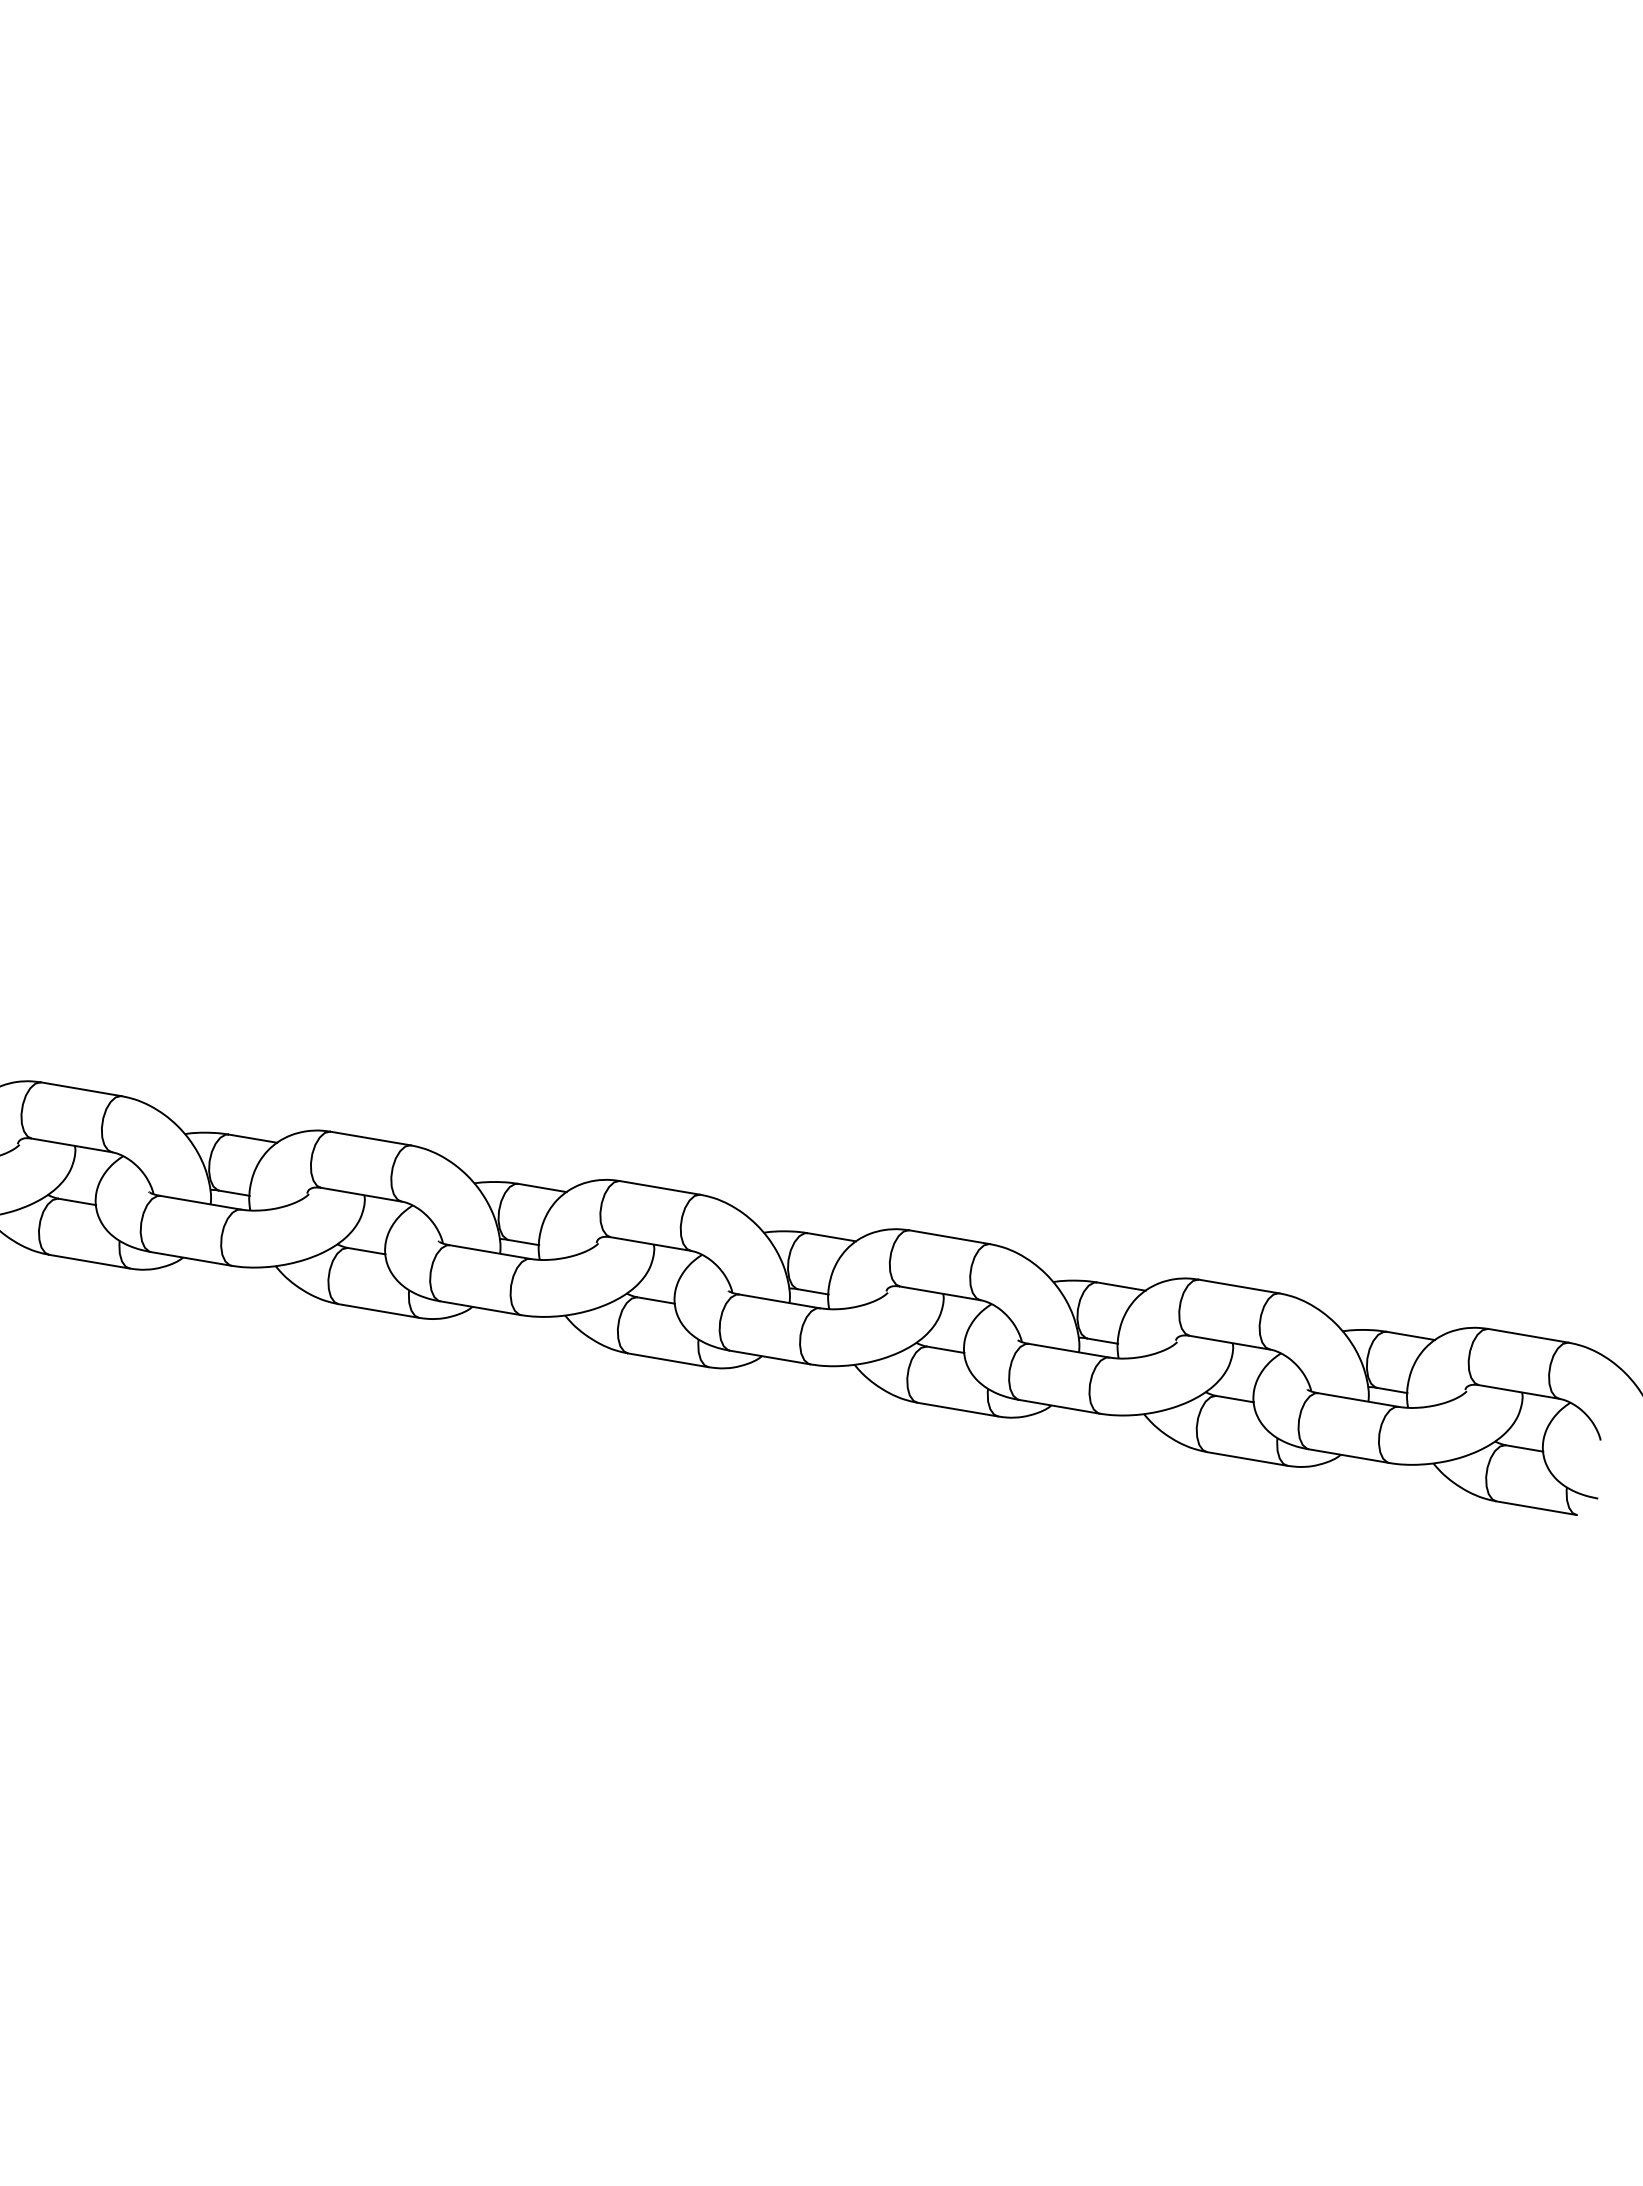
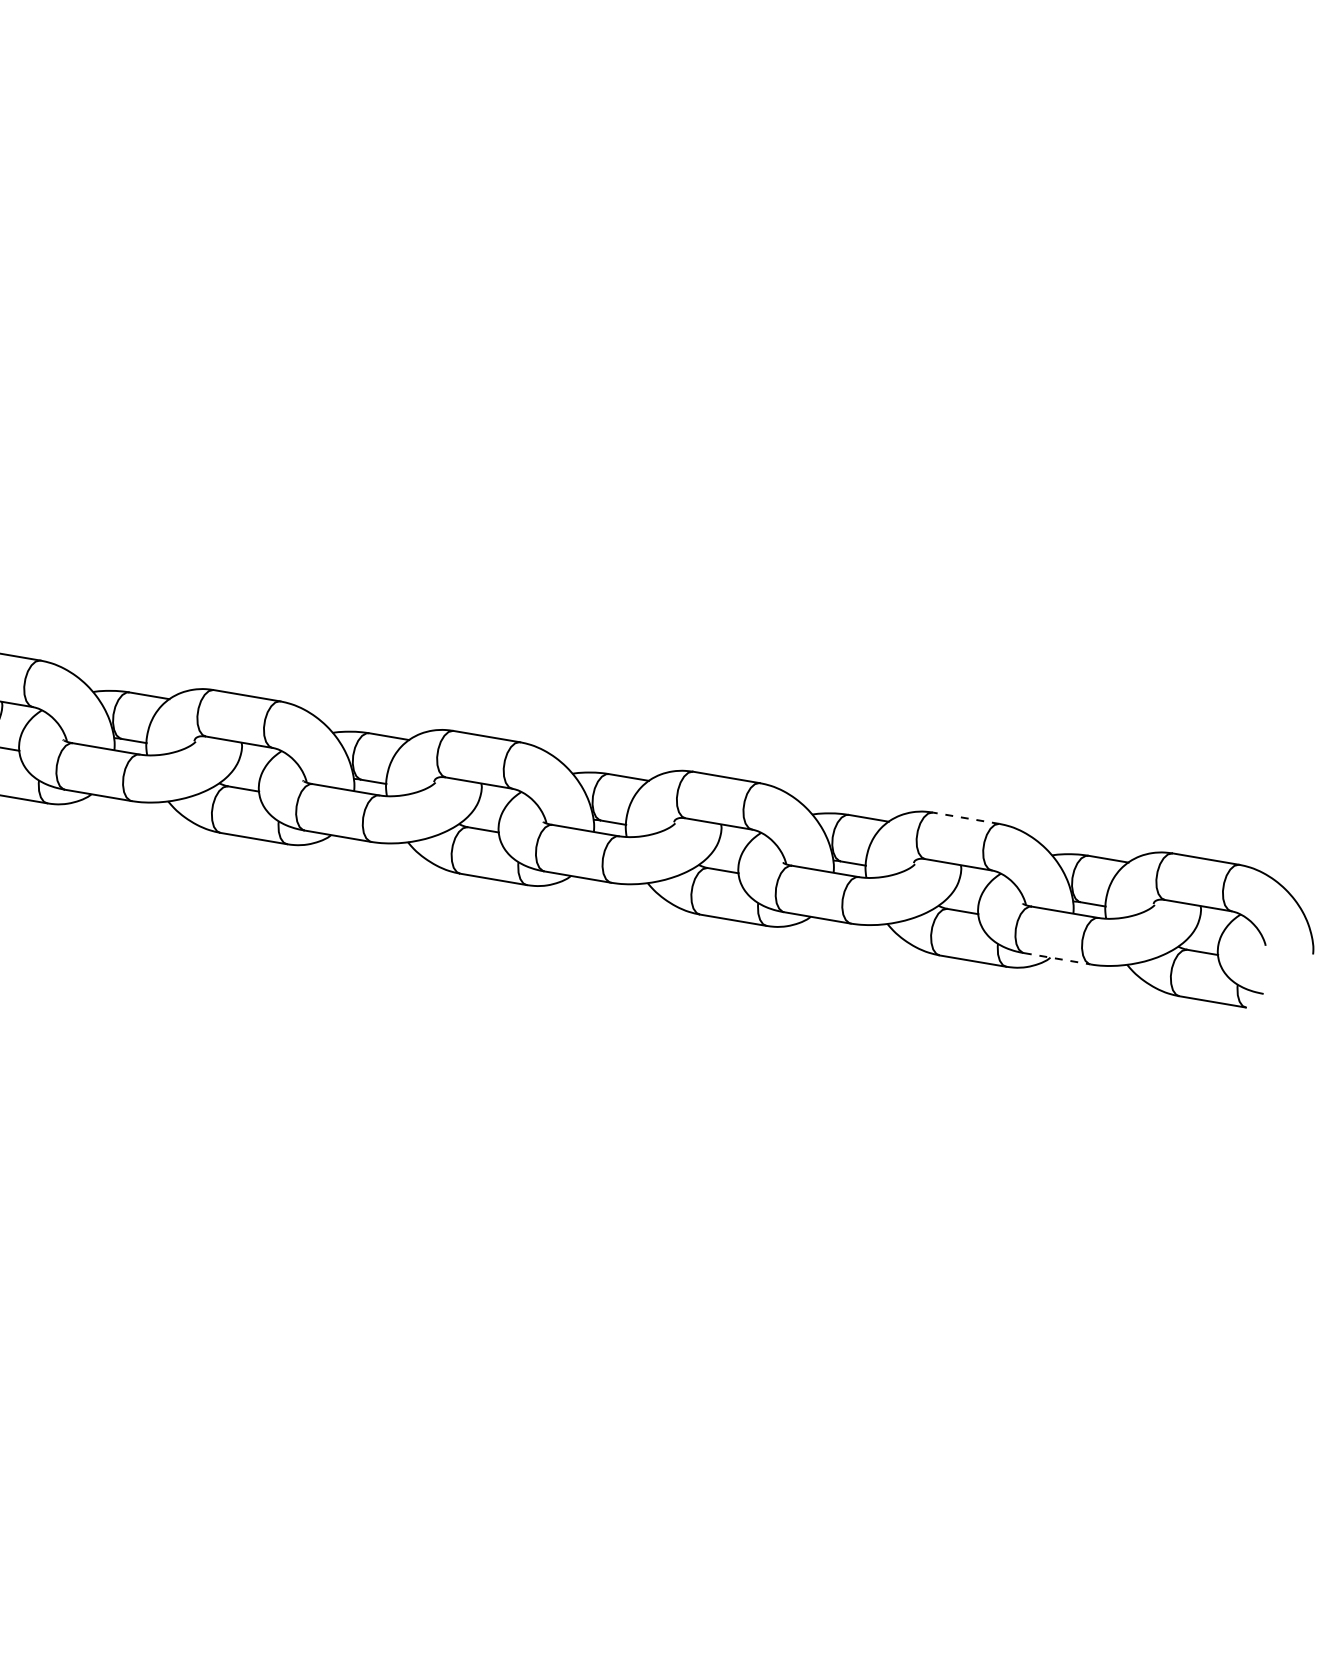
line: (1239, 1286) -> (966, 818), solid -> dashed
line: (1348, 1456) -> (1056, 959), solid -> dashed

